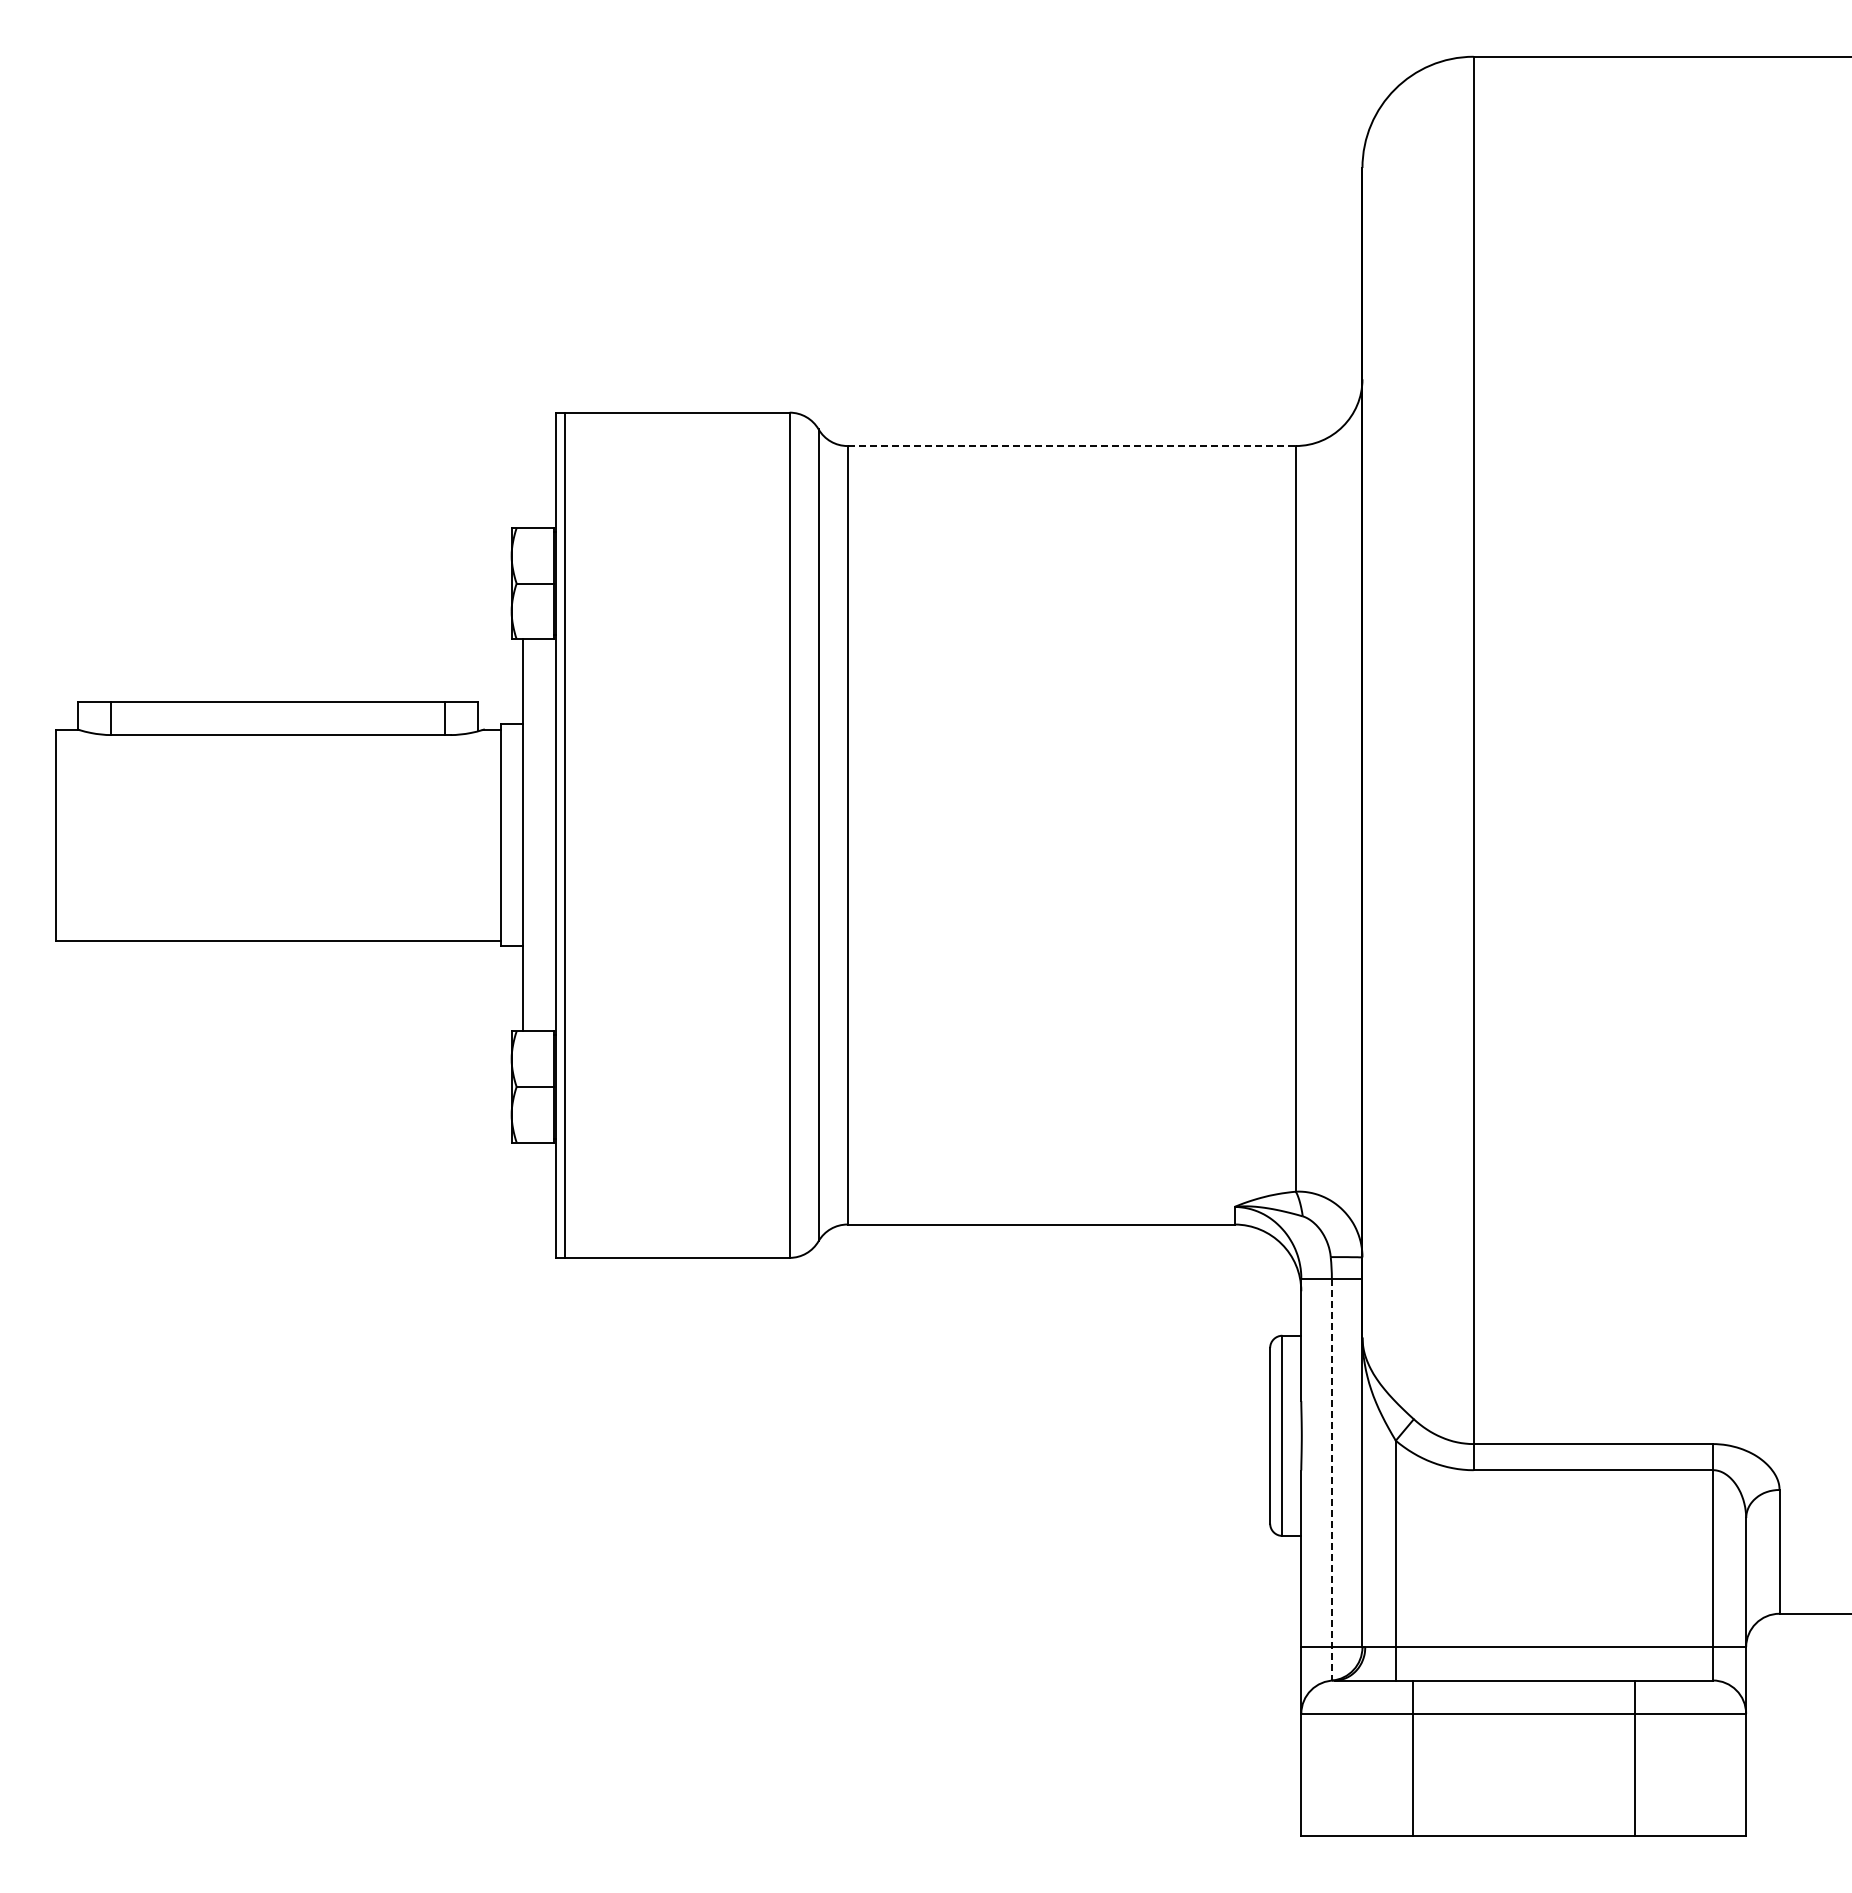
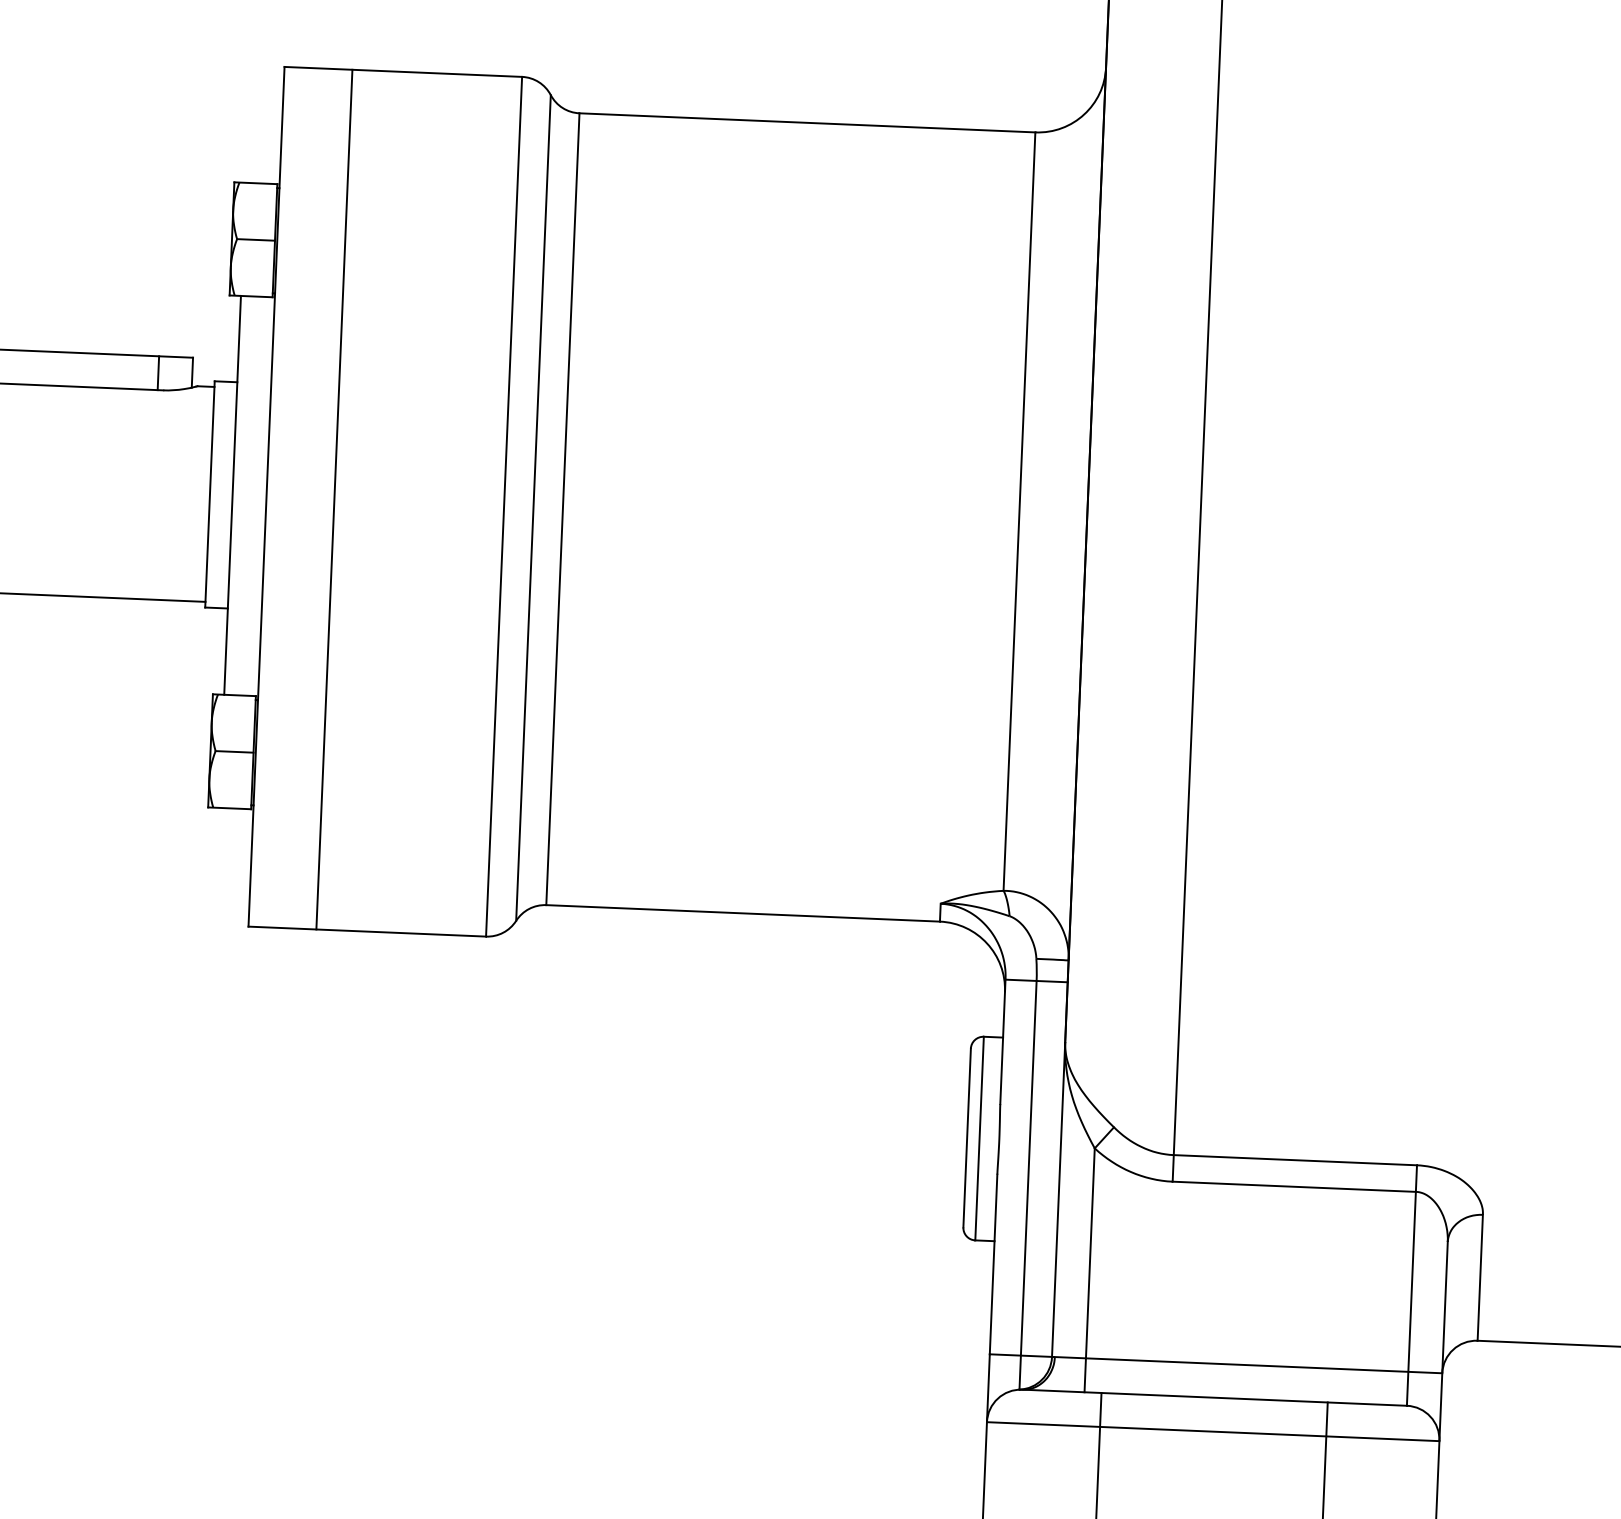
line: (1072, 446) -> (808, 123), dashed -> solid
line: (564, 834) -> (334, 498), moved
line: (1331, 1479) -> (1027, 1185), dashed -> solid

